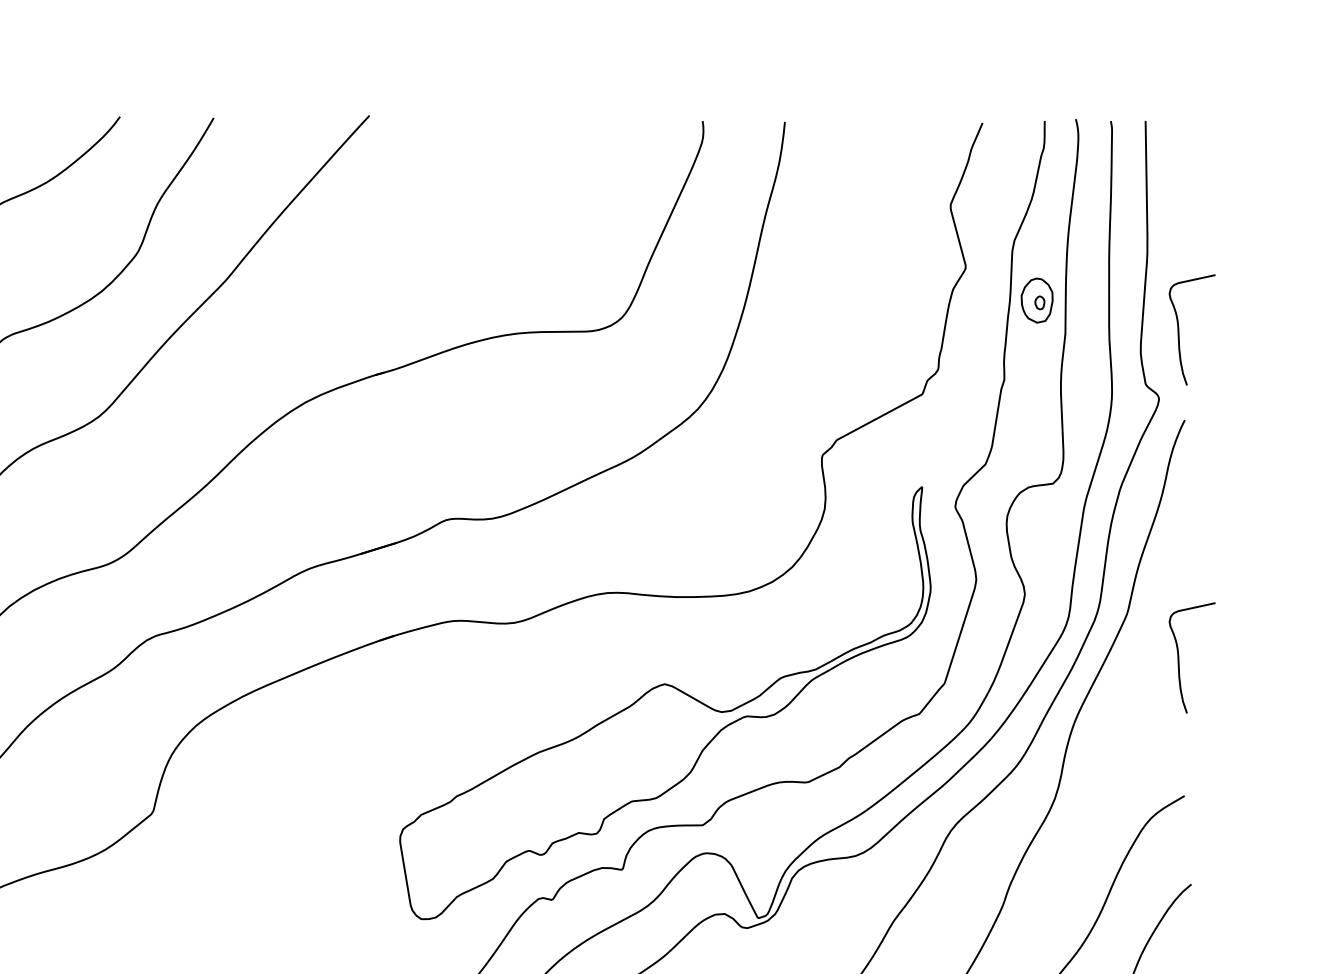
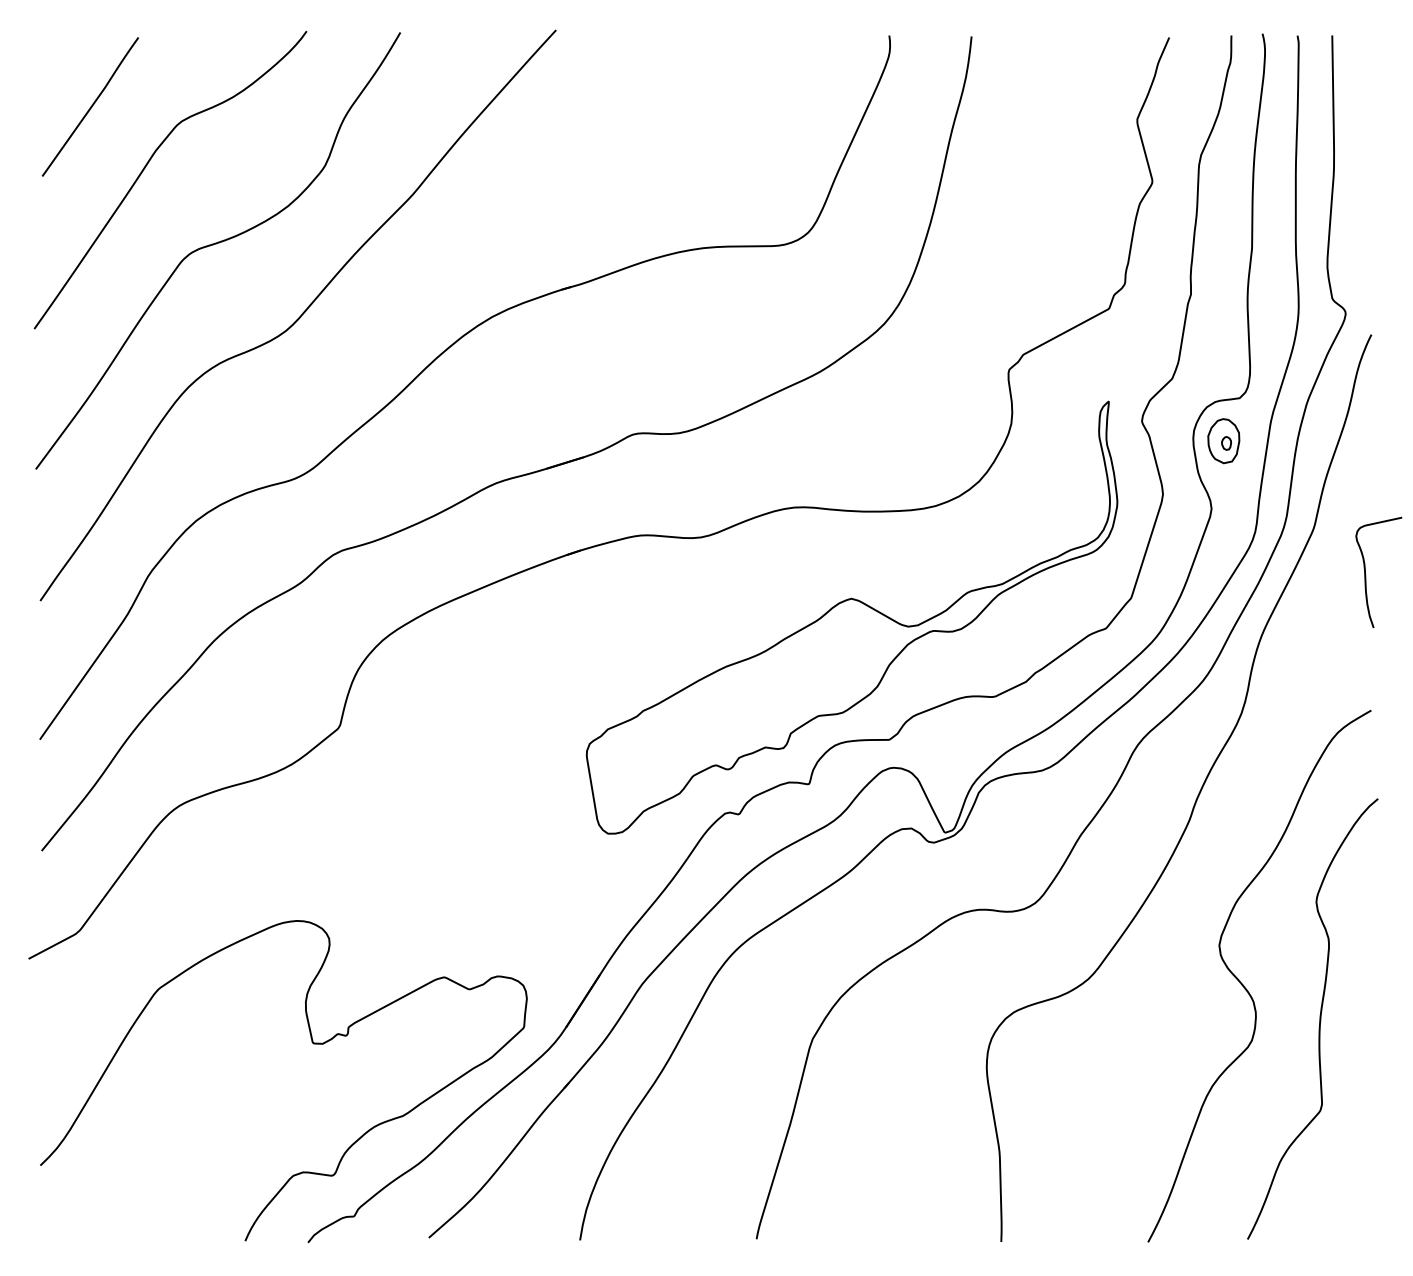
part: (1036, 300) -> (1223, 441), moved
curve: (1179, 331) -> (1366, 246), removed

